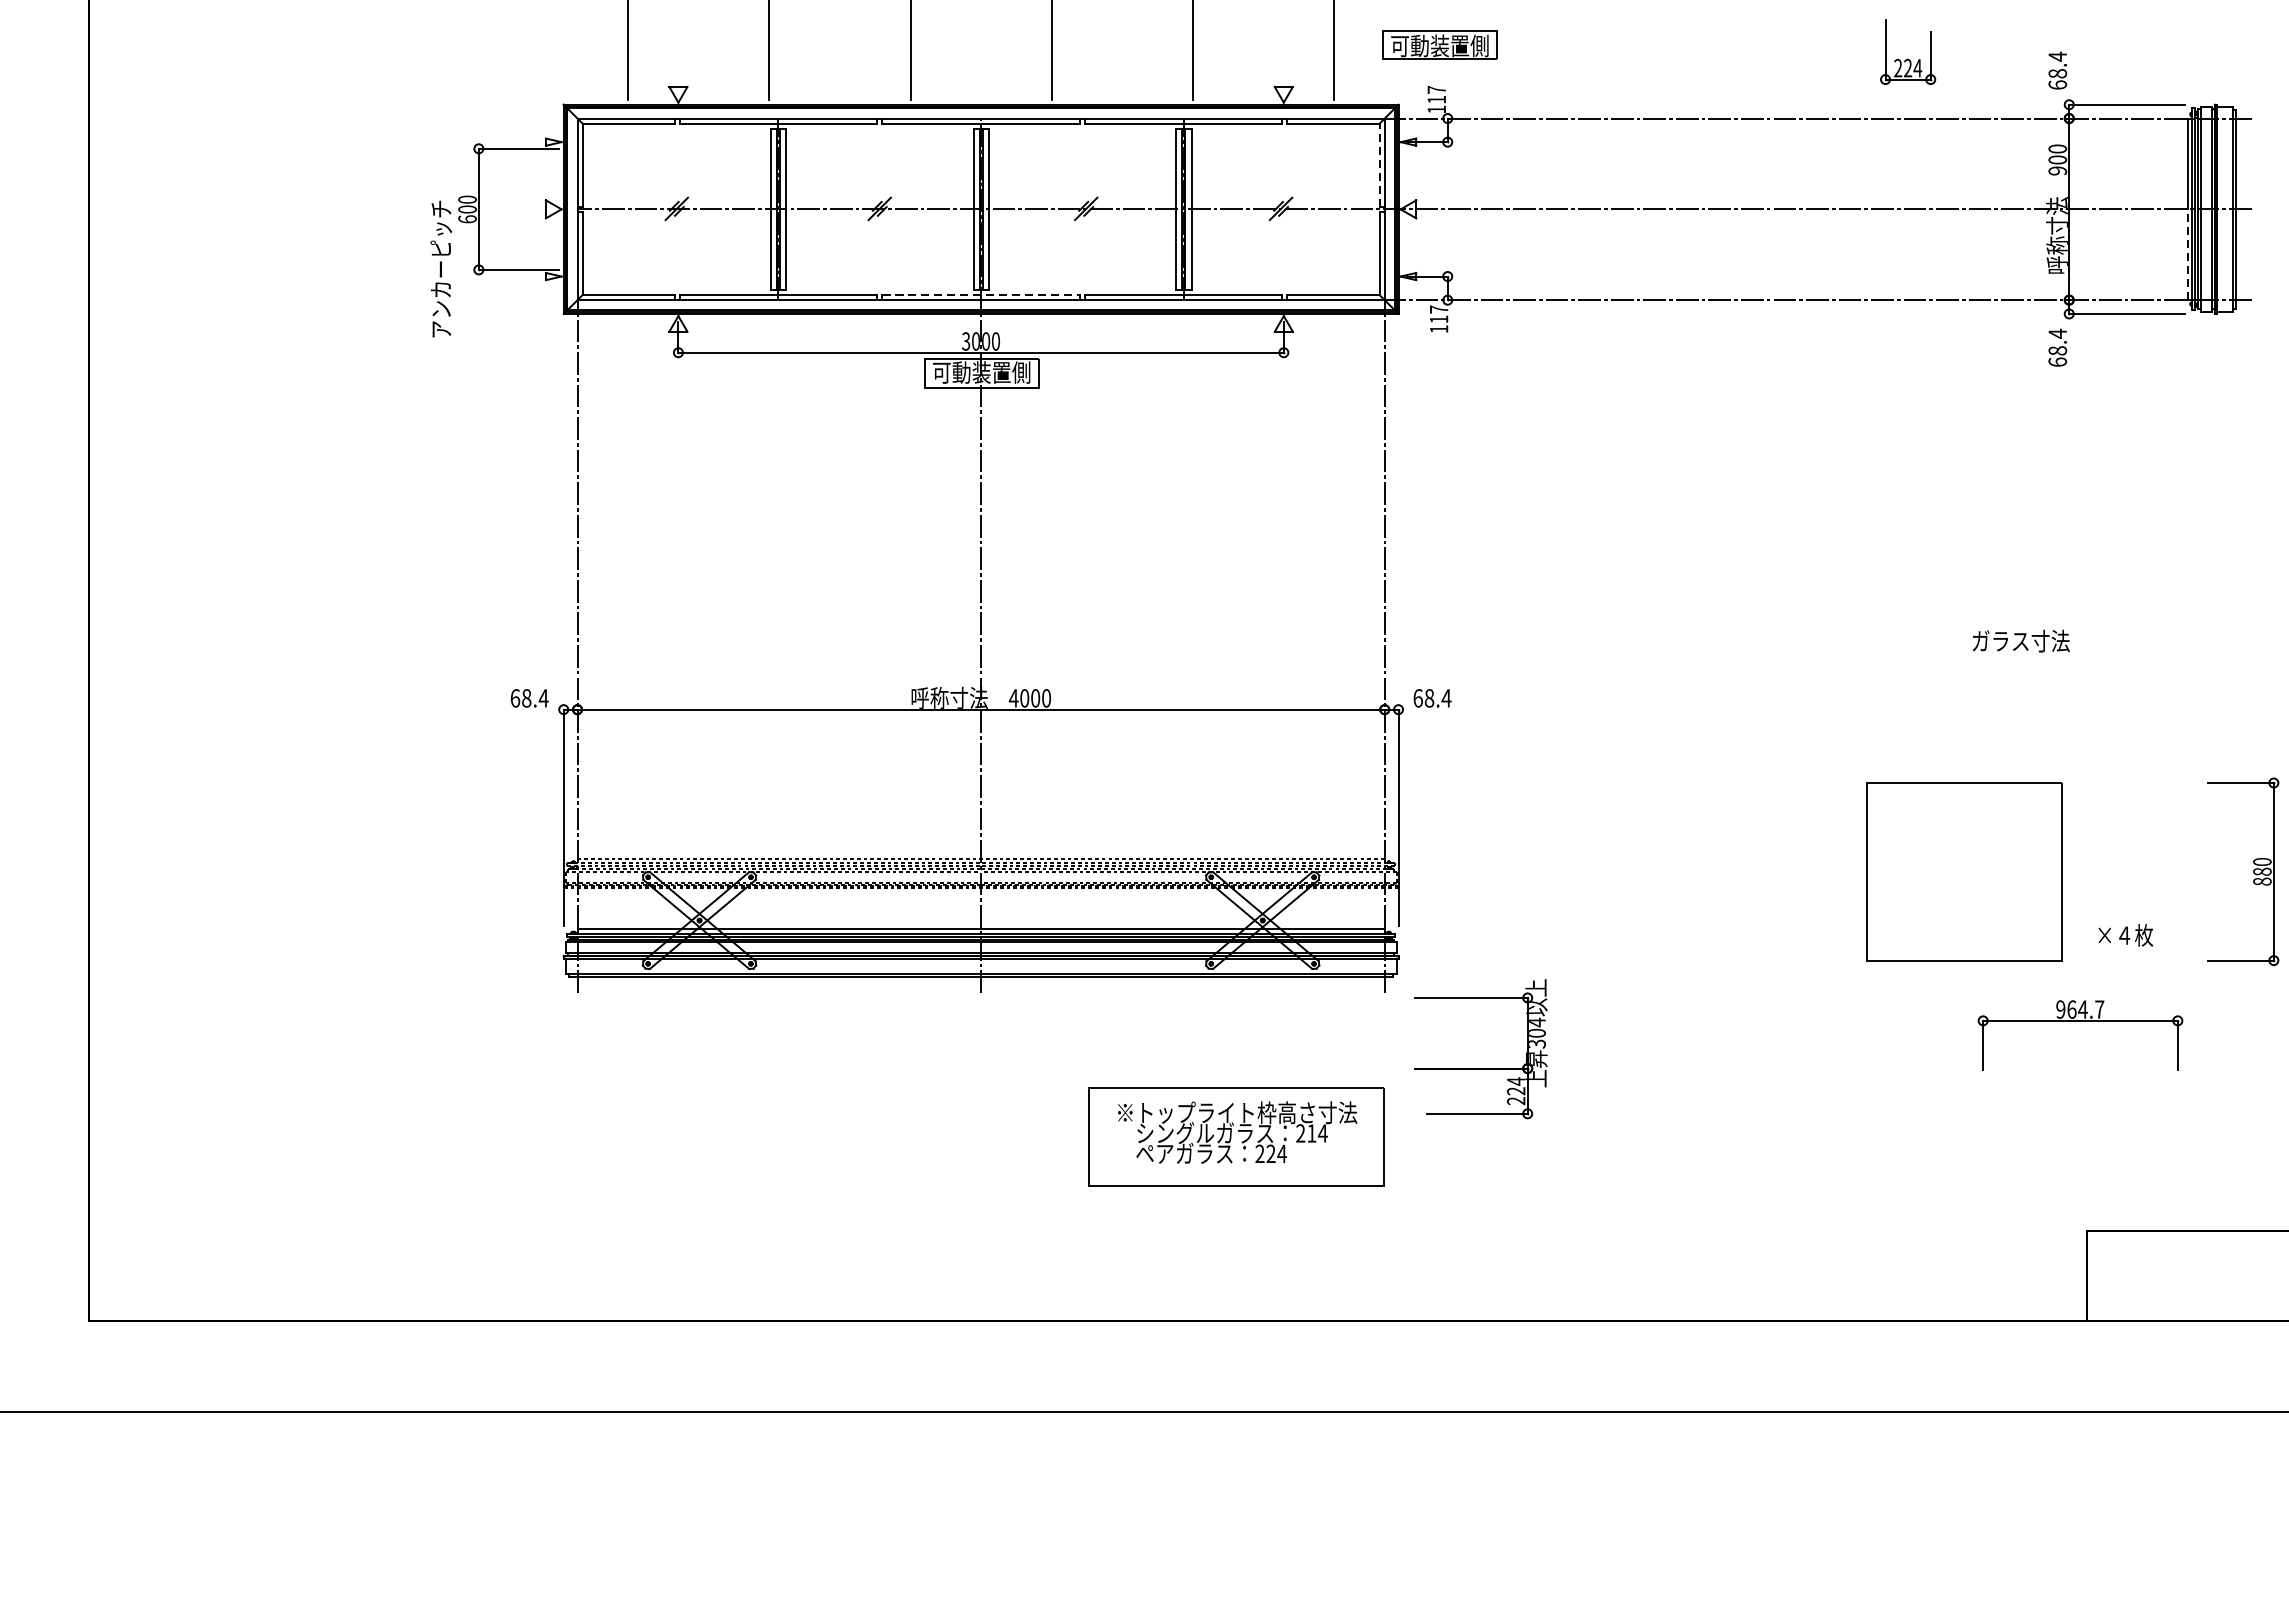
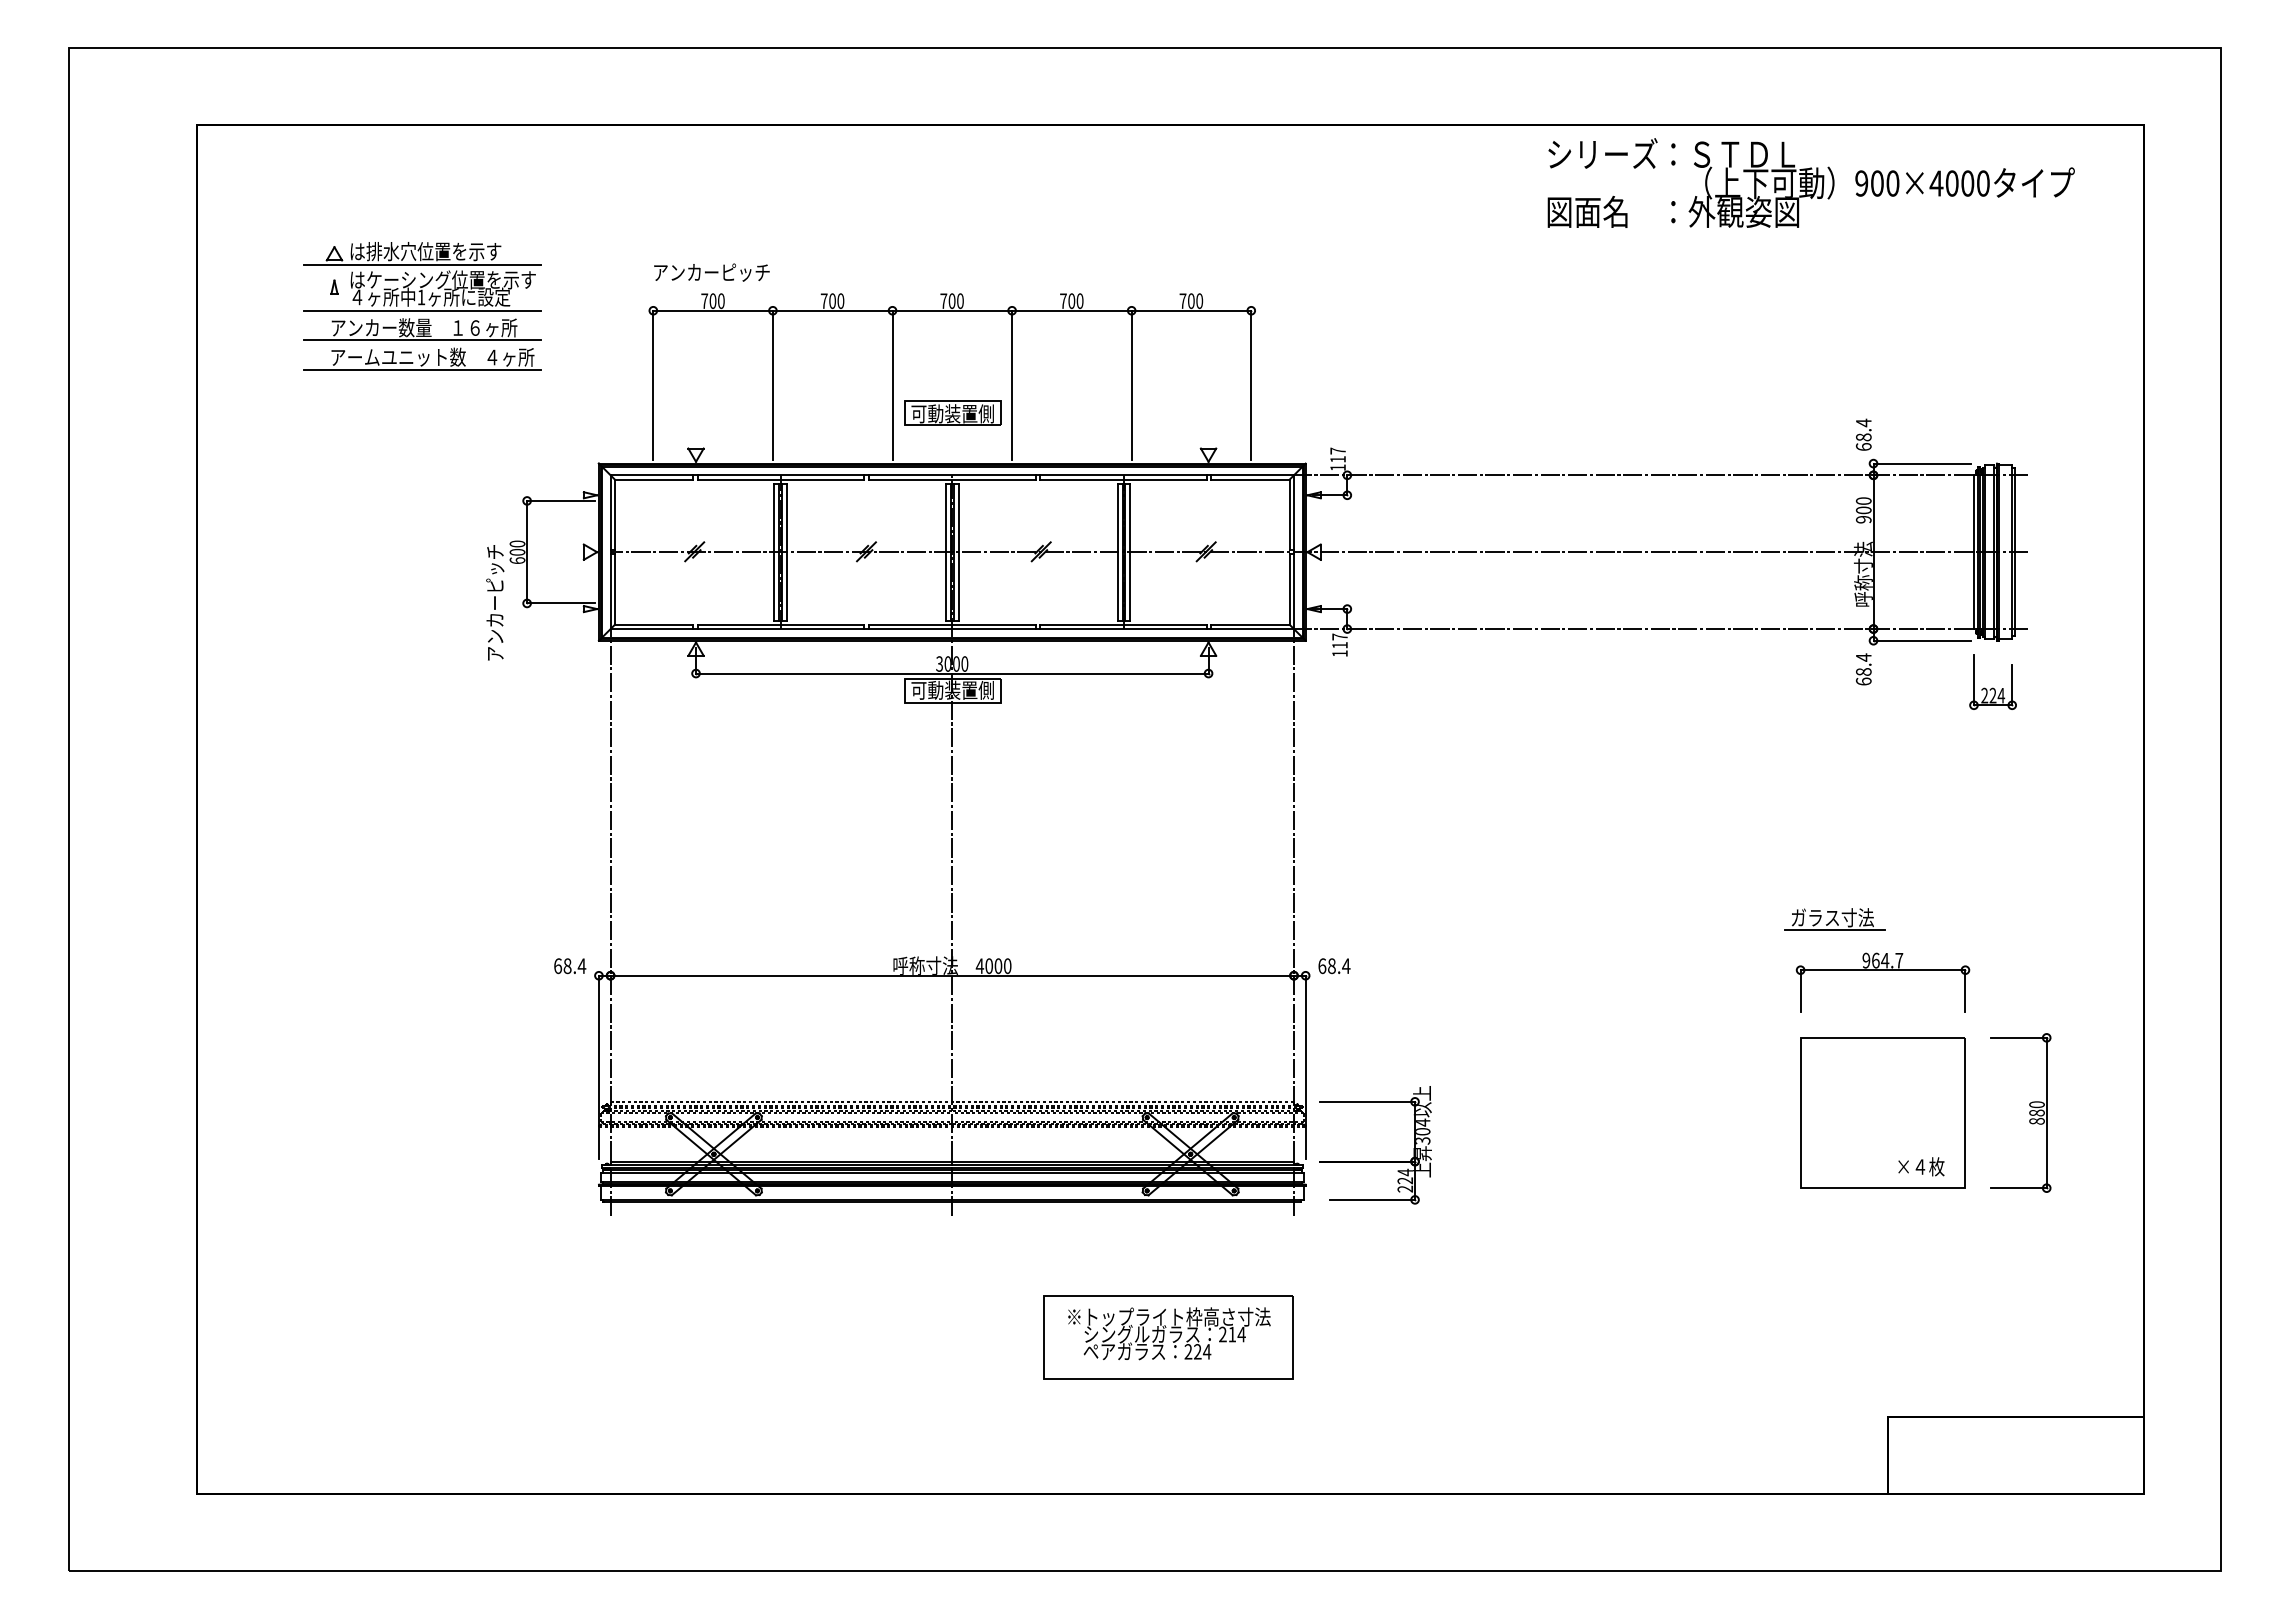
part: (1439, 44) -> (952, 412), moved
part: (1907, 51) -> (1992, 681), moved
line: (1379, 164) -> (1289, 514), dashed -> solid
line: (2187, 254) -> (1973, 590), dashed -> solid
line: (981, 294) -> (952, 624), dashed -> solid
line: (2023, 656) -> (1834, 930), added
part: (1964, 871) -> (1882, 1112), moved
part: (2079, 1021) -> (1882, 970), moved
part: (1481, 1068) -> (1375, 1161), moved

